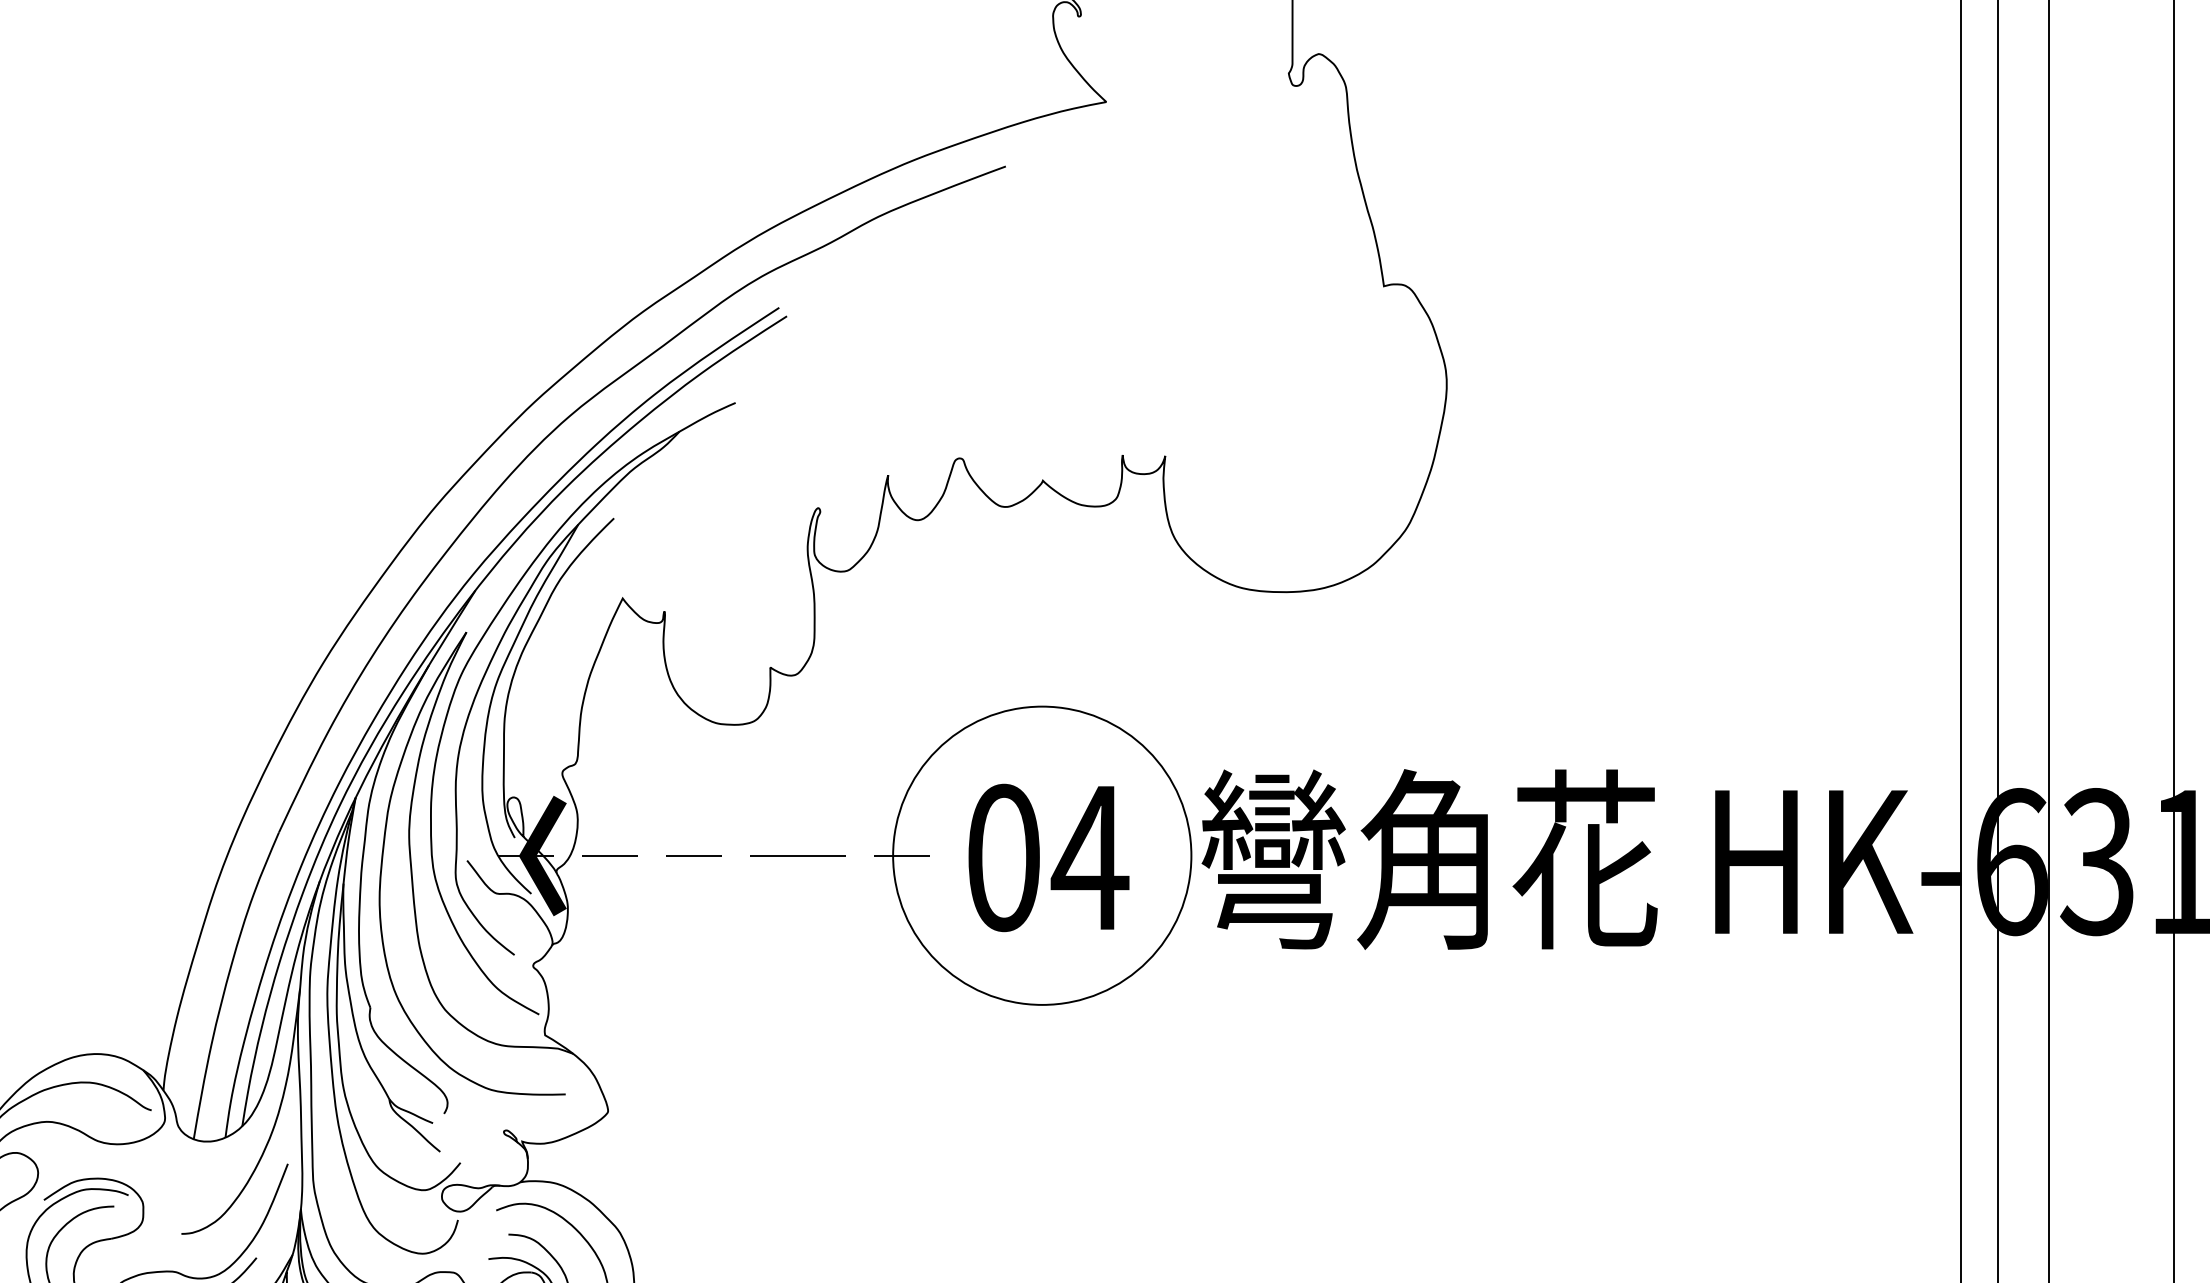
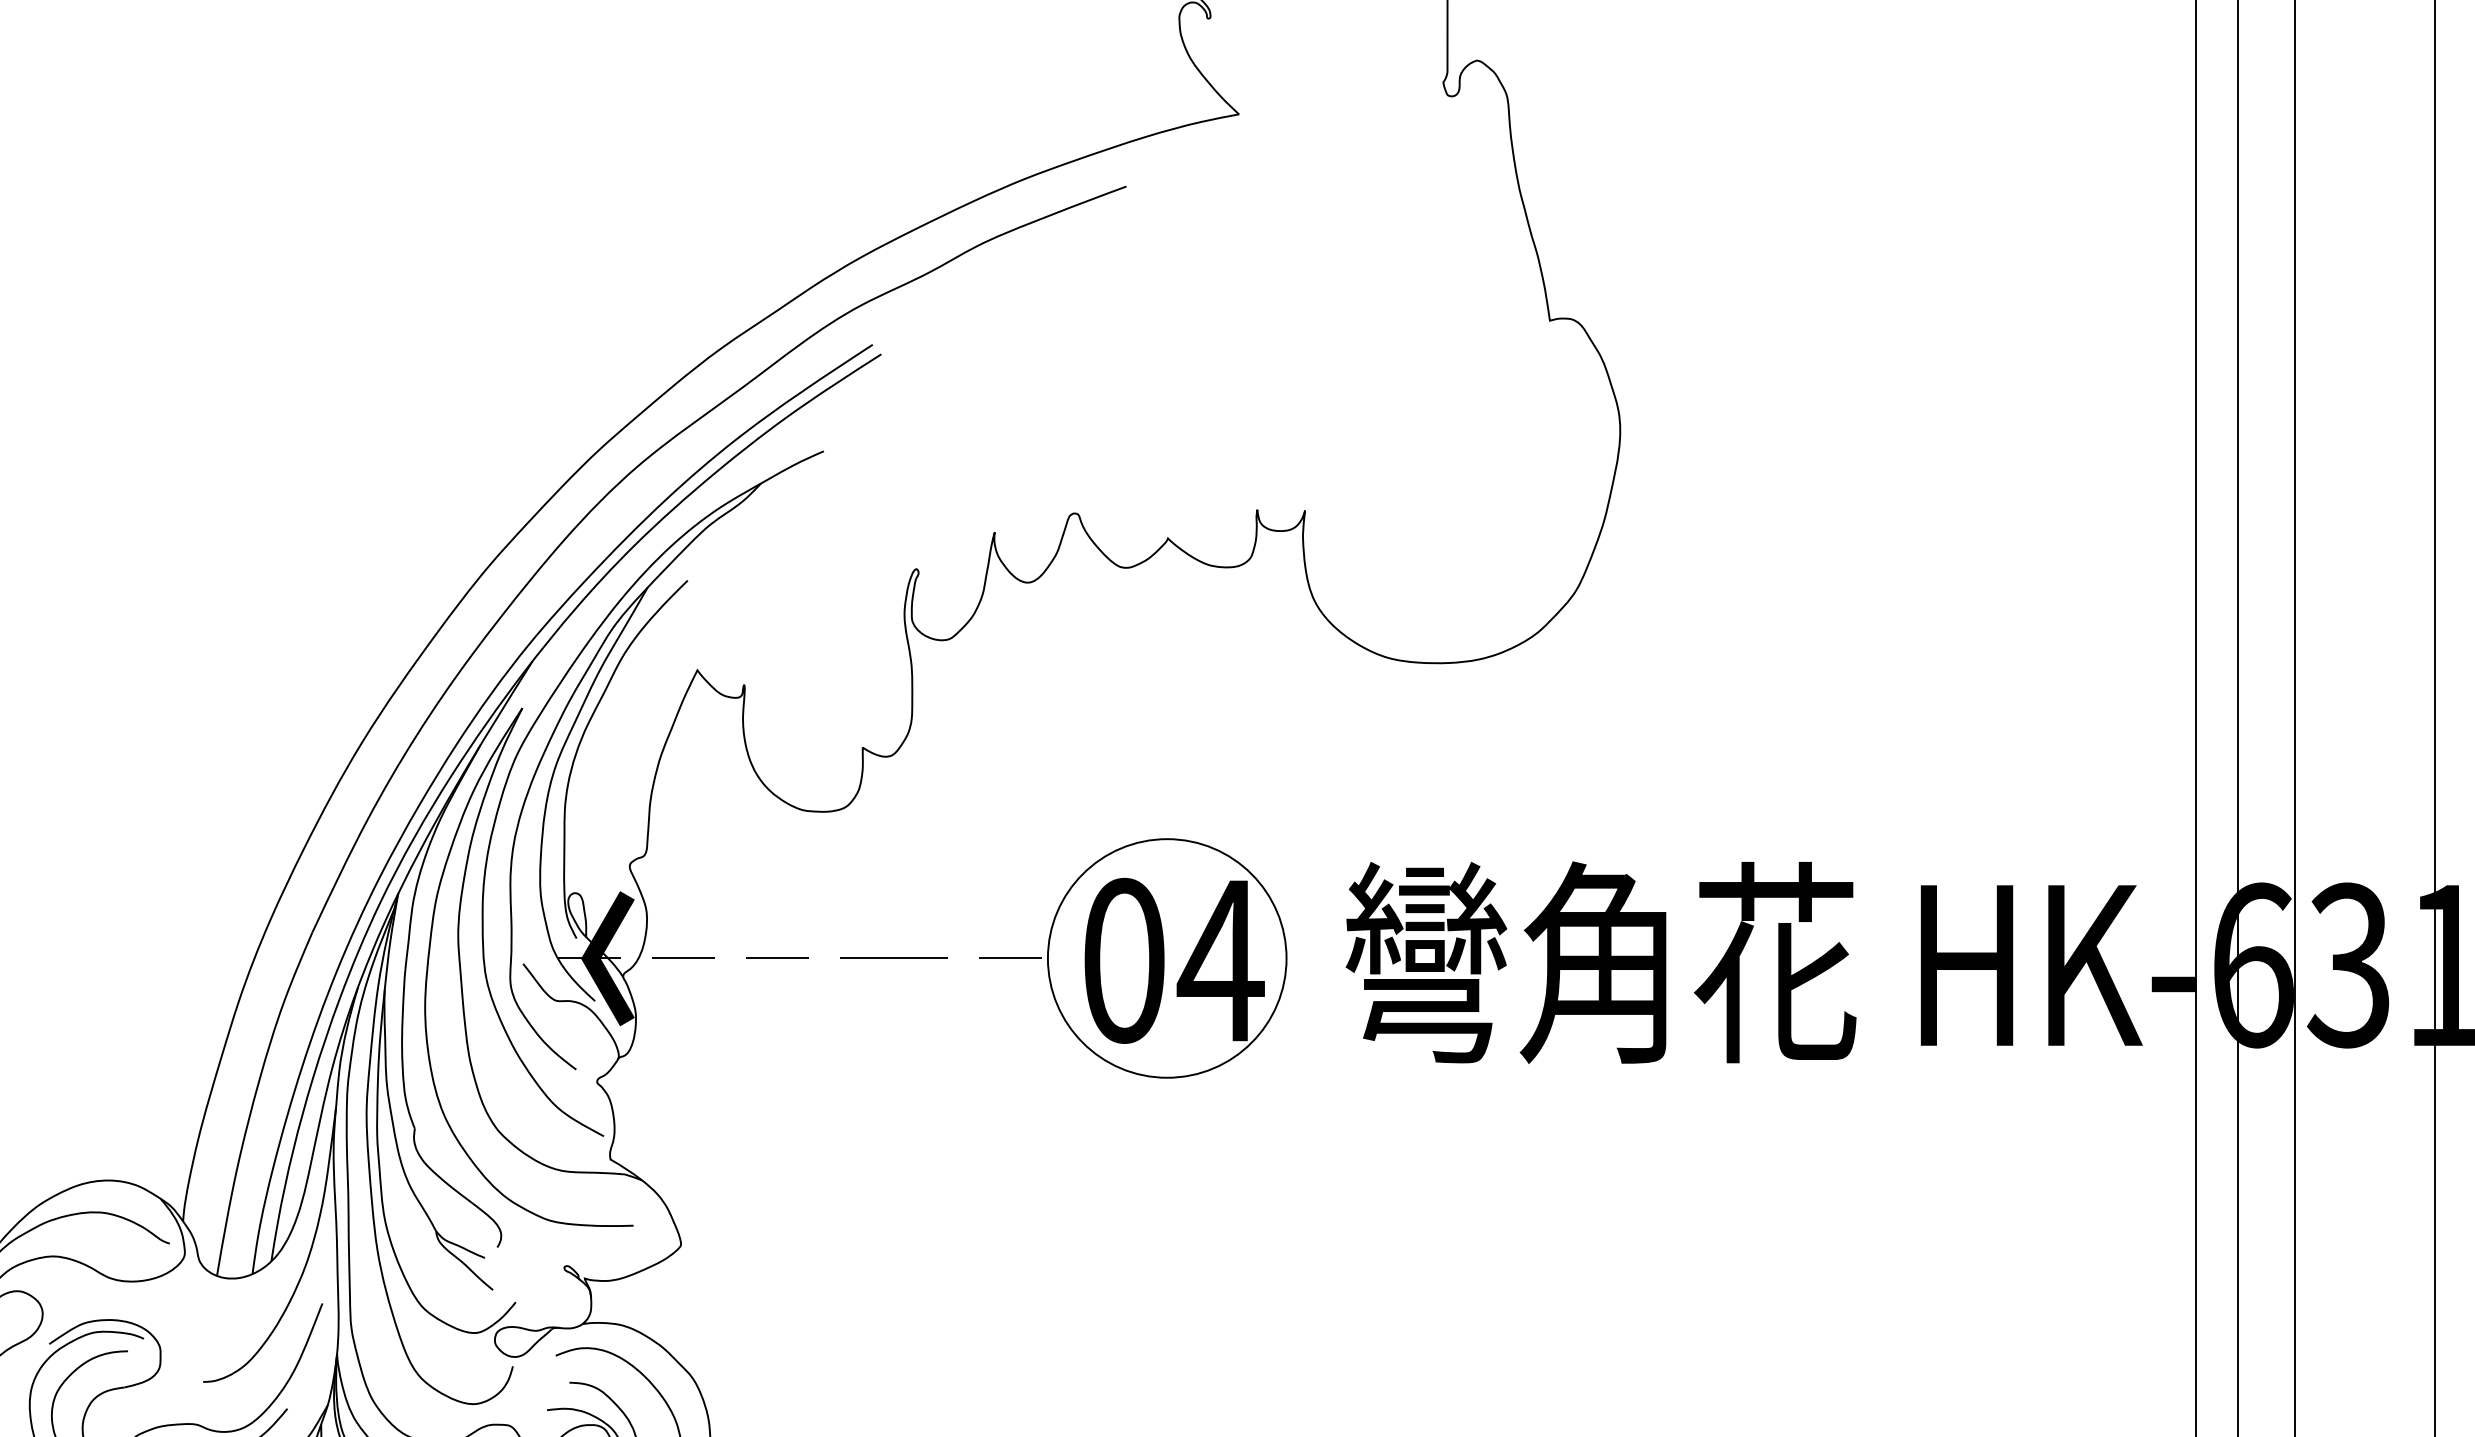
circle: (1041, 855) -> (1166, 958), size x0.71

